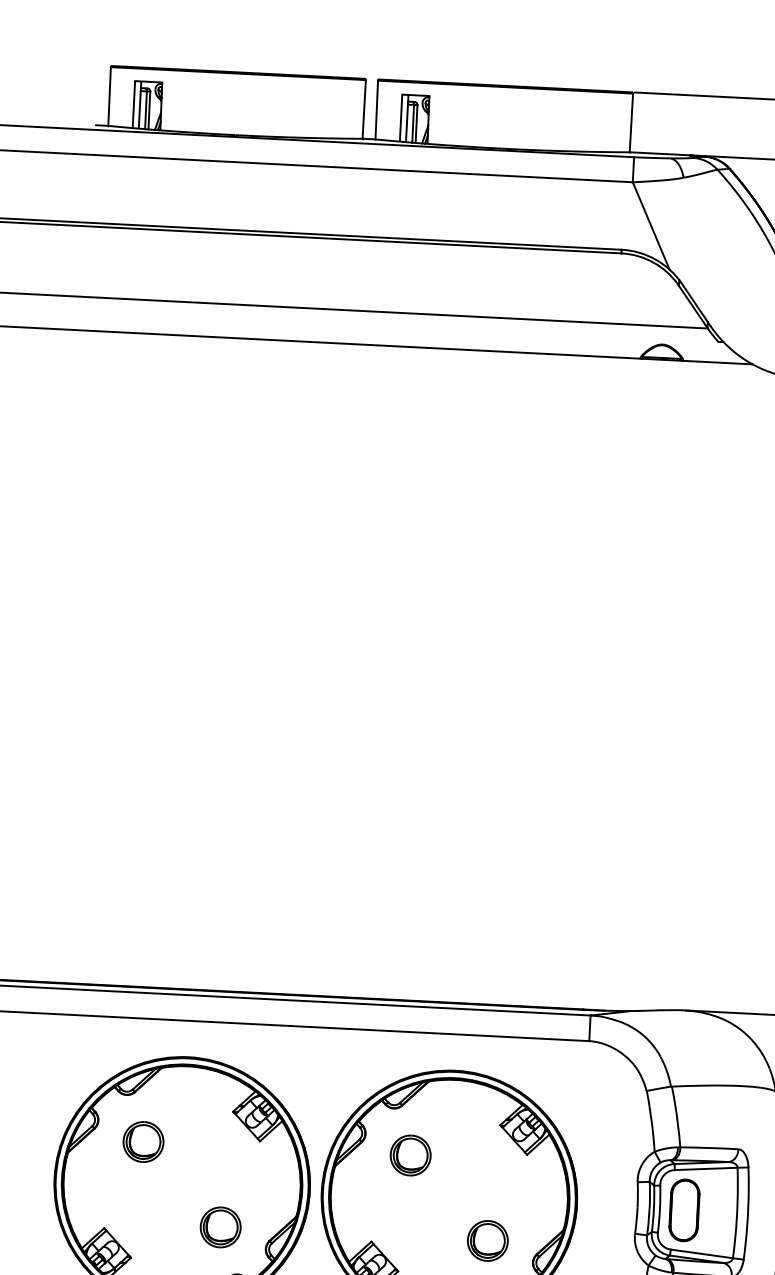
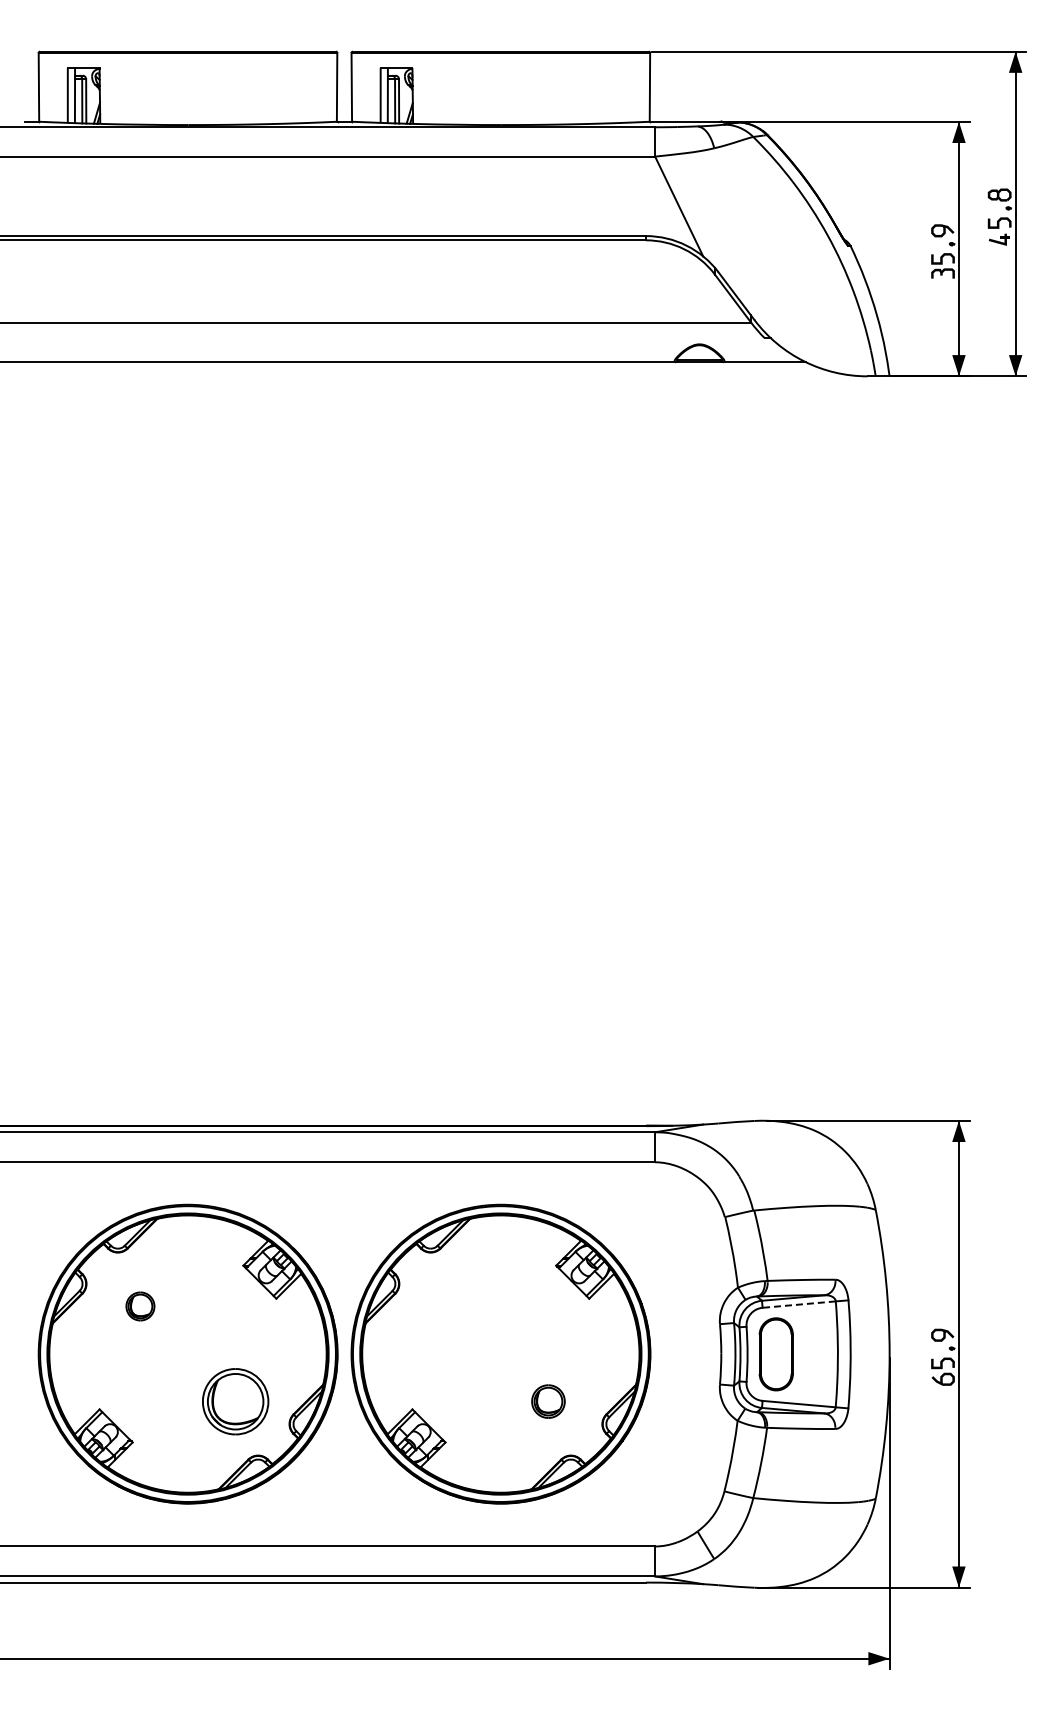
part: (143, 1142) -> (140, 1306), size x0.6
part: (410, 1155) -> (453, 1306), removed
line: (706, 1168) -> (799, 1304), solid -> dashed
part: (220, 1227) -> (235, 1401), size x1.4
part: (487, 1240) -> (548, 1401), size x0.7

